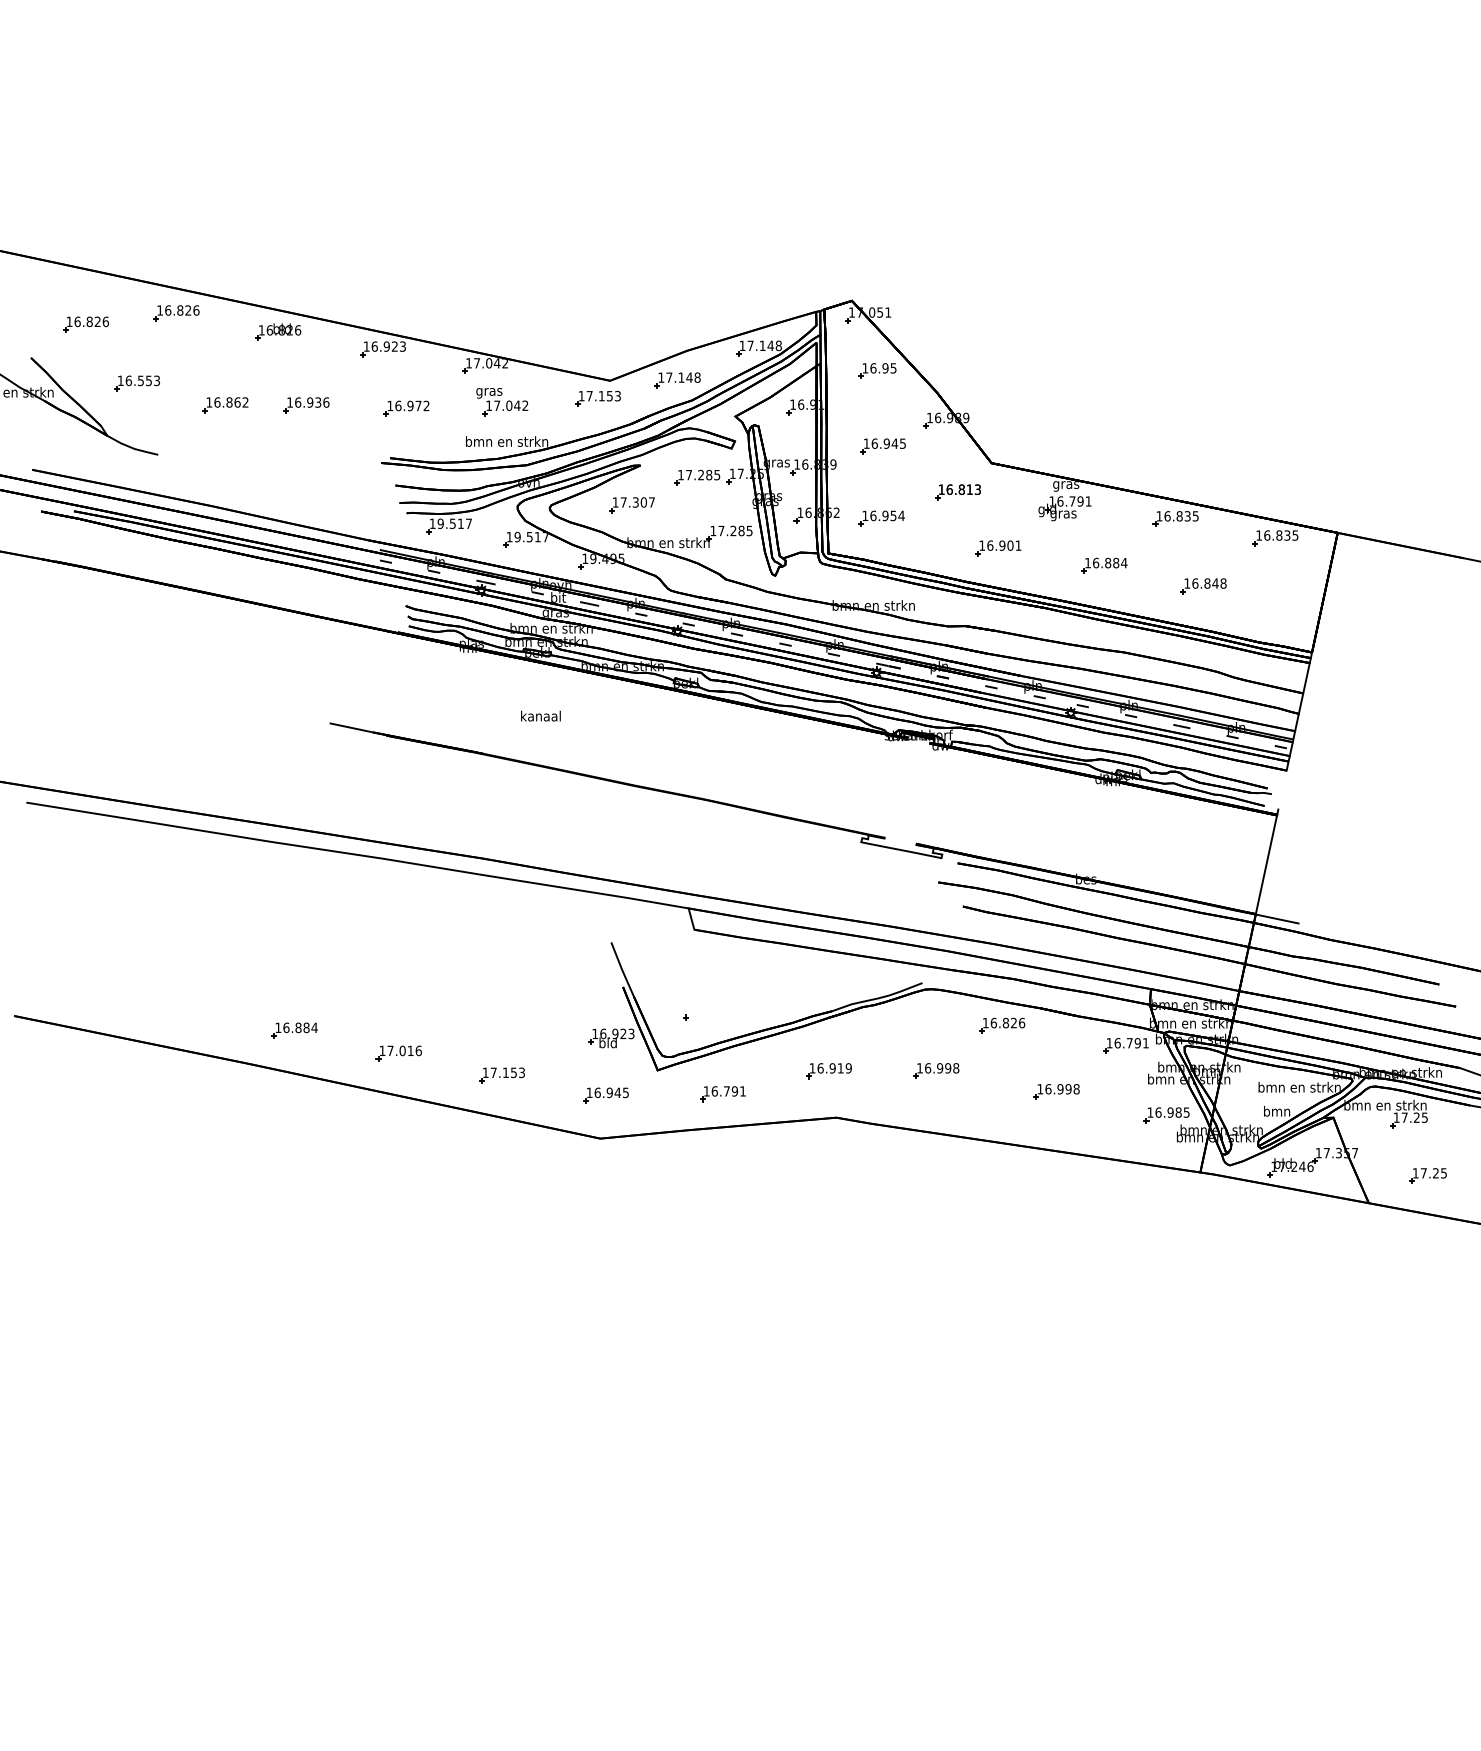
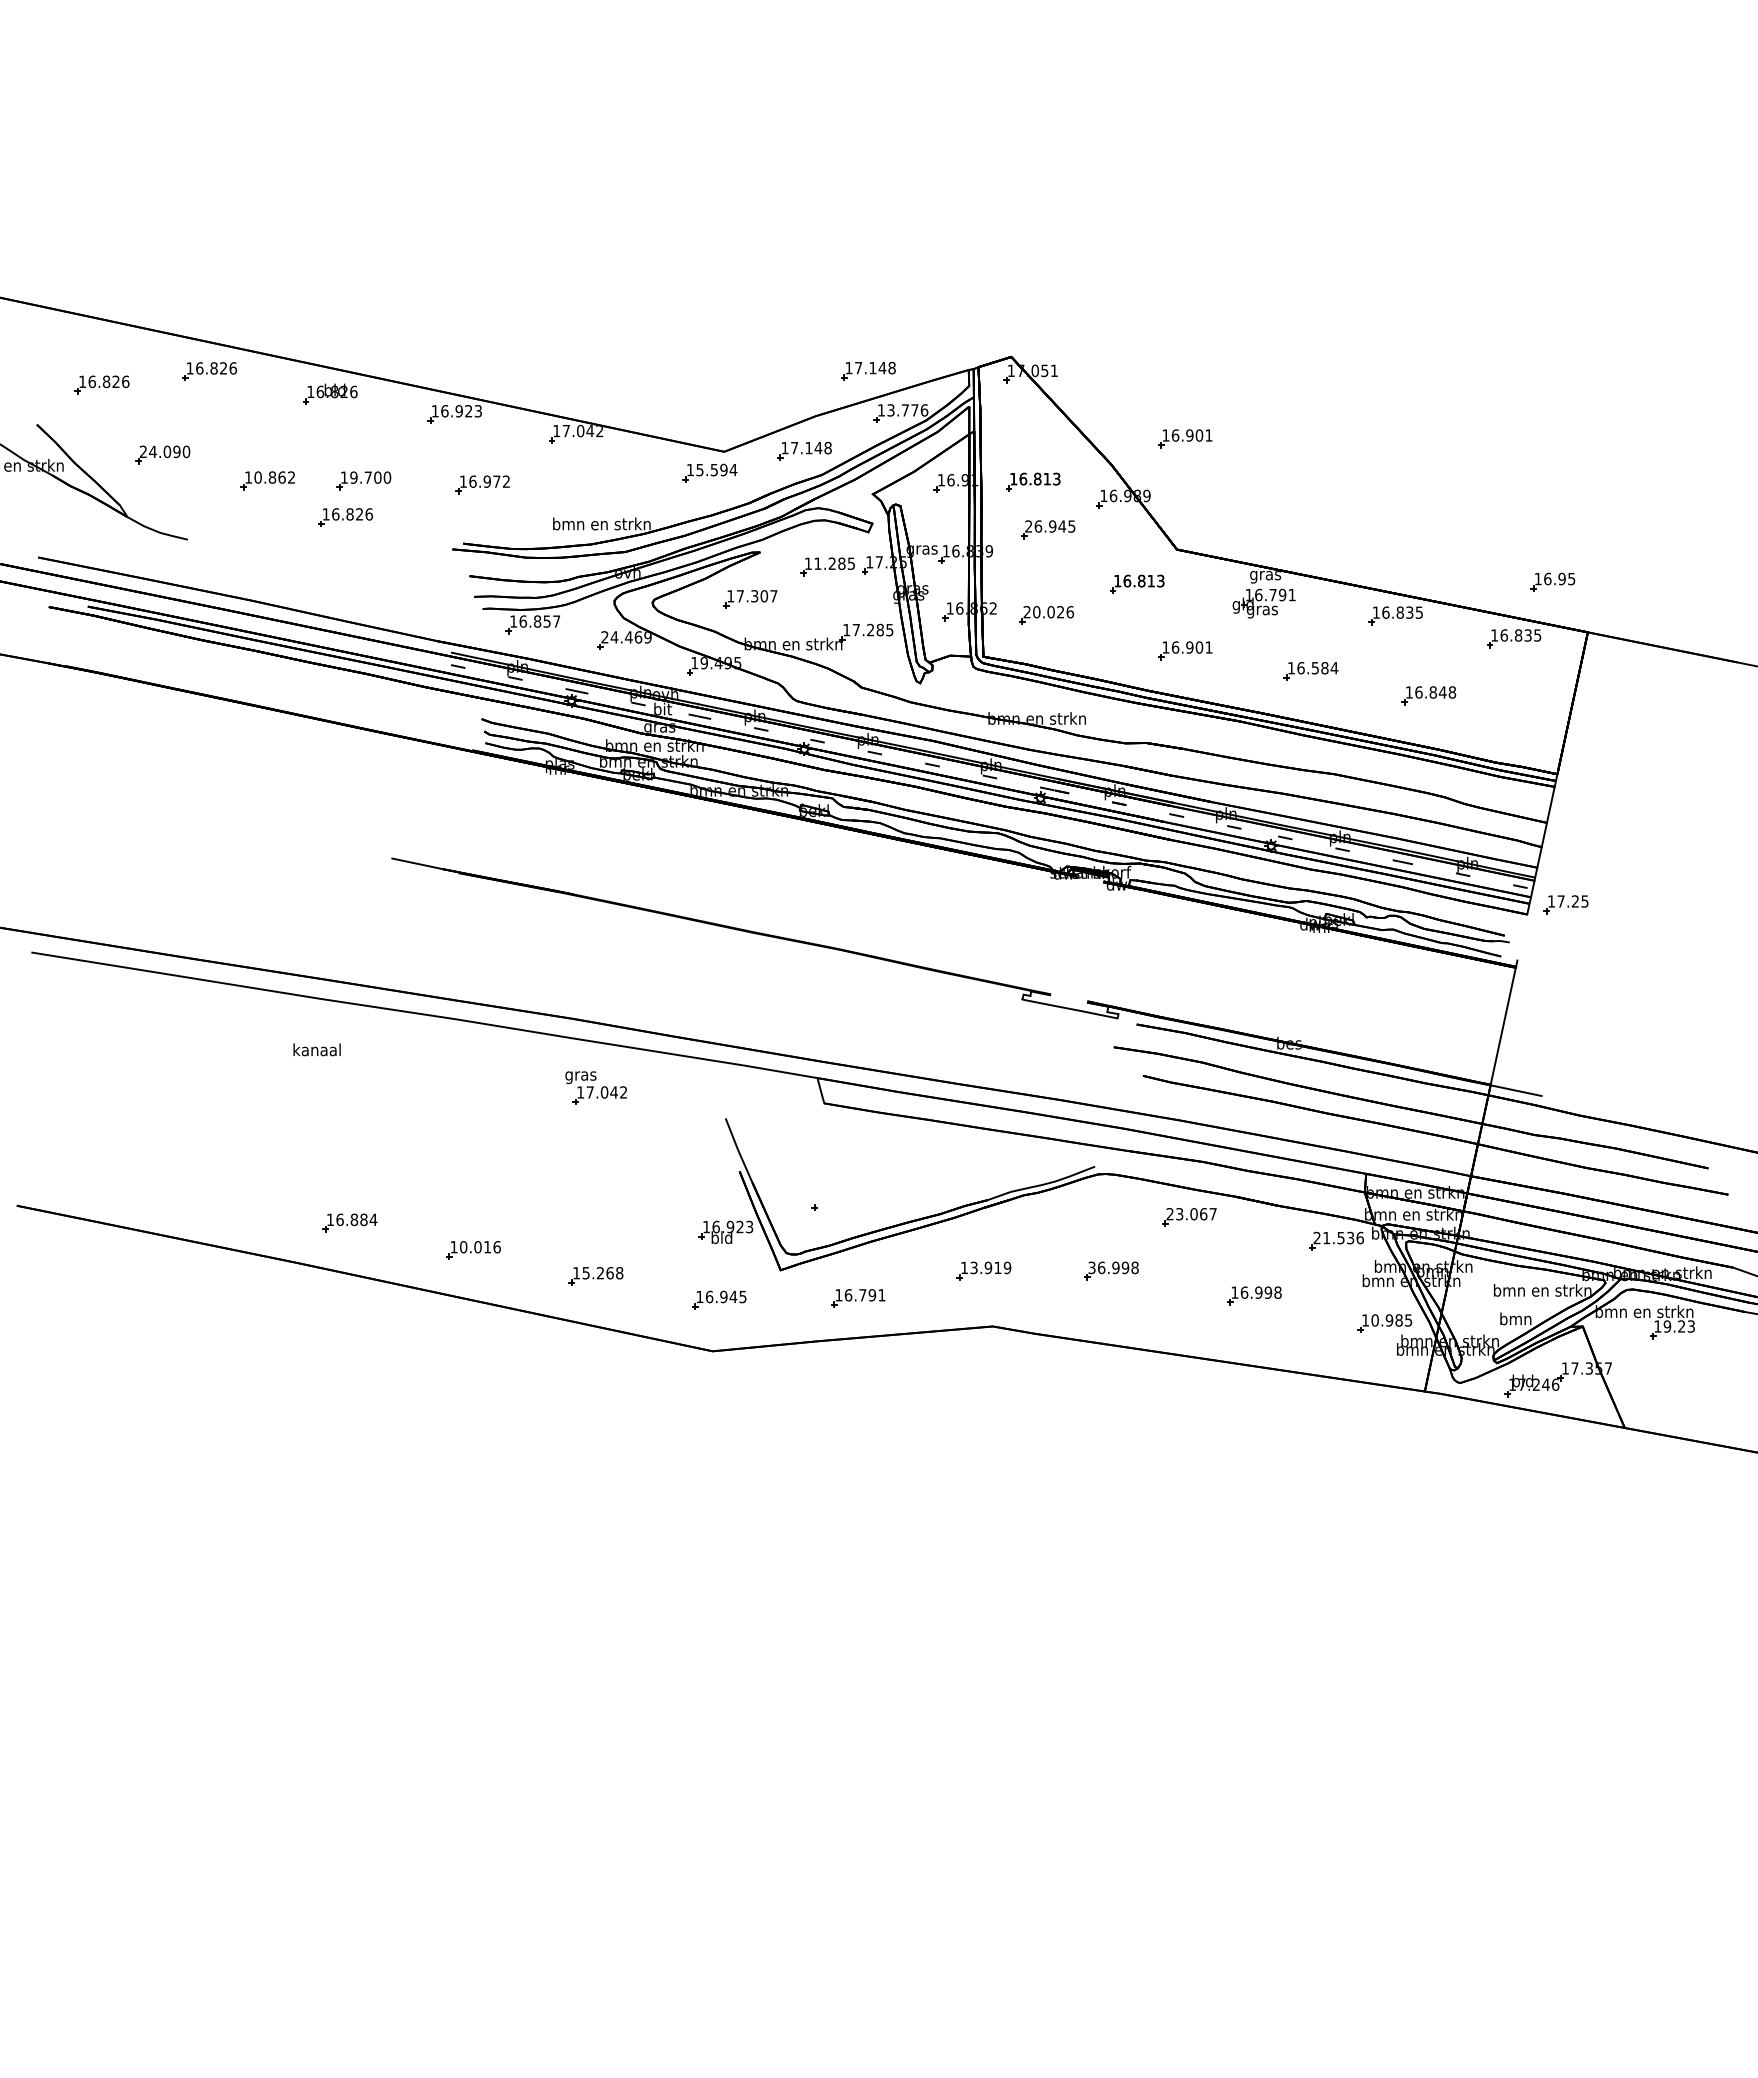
part: (731, 312) -> (868, 370), added
text: (764, 345) -> (907, 410), 17.148 -> 13.776
part: (998, 369) -> (1185, 438), added
part: (877, 370) -> (1552, 581), moved
text: (138, 380) -> (164, 451), 16.553 -> 24.090
text: (603, 395) -> (716, 469), 17.153 -> 15.594
part: (501, 401) -> (595, 1087), moved
text: (216, 402) -> (257, 477), 16.862 -> 10.862
text: (312, 402) -> (370, 477), 16.936 -> 19.700
part: (870, 405) -> (1033, 481), added
part: (291, 436) -> (345, 517), added
text: (866, 443) -> (1028, 526), 16.945 -> 26.945
text: (688, 474) -> (817, 563), 17.285 -> 11.285
text: (883, 516) -> (1048, 612), 16.954 -> 20.026
text: (450, 523) -> (534, 621), 19.517 -> 16.857
text: (527, 537) -> (626, 637), 19.517 -> 24.469
text: (1108, 563) -> (1315, 668), 16.884 -> 16.584
text: (540, 715) -> (316, 1049), moved
text: (1003, 1023) -> (1191, 1214), 16.826 -> 23.067
text: (1127, 1042) -> (1338, 1237), 16.791 -> 21.536
text: (390, 1051) -> (463, 1247), 17.016 -> 10.016
text: (820, 1068) -> (973, 1267), 16.919 -> 13.919
text: (919, 1068) -> (1091, 1267), 16.998 -> 36.998
text: (507, 1073) -> (602, 1273), 17.153 -> 15.268
text: (1157, 1112) -> (1374, 1320), 16.985 -> 10.985
text: (1414, 1117) -> (1678, 1326), 17.25 -> 19.23
part: (1427, 1175) -> (1565, 904), moved

